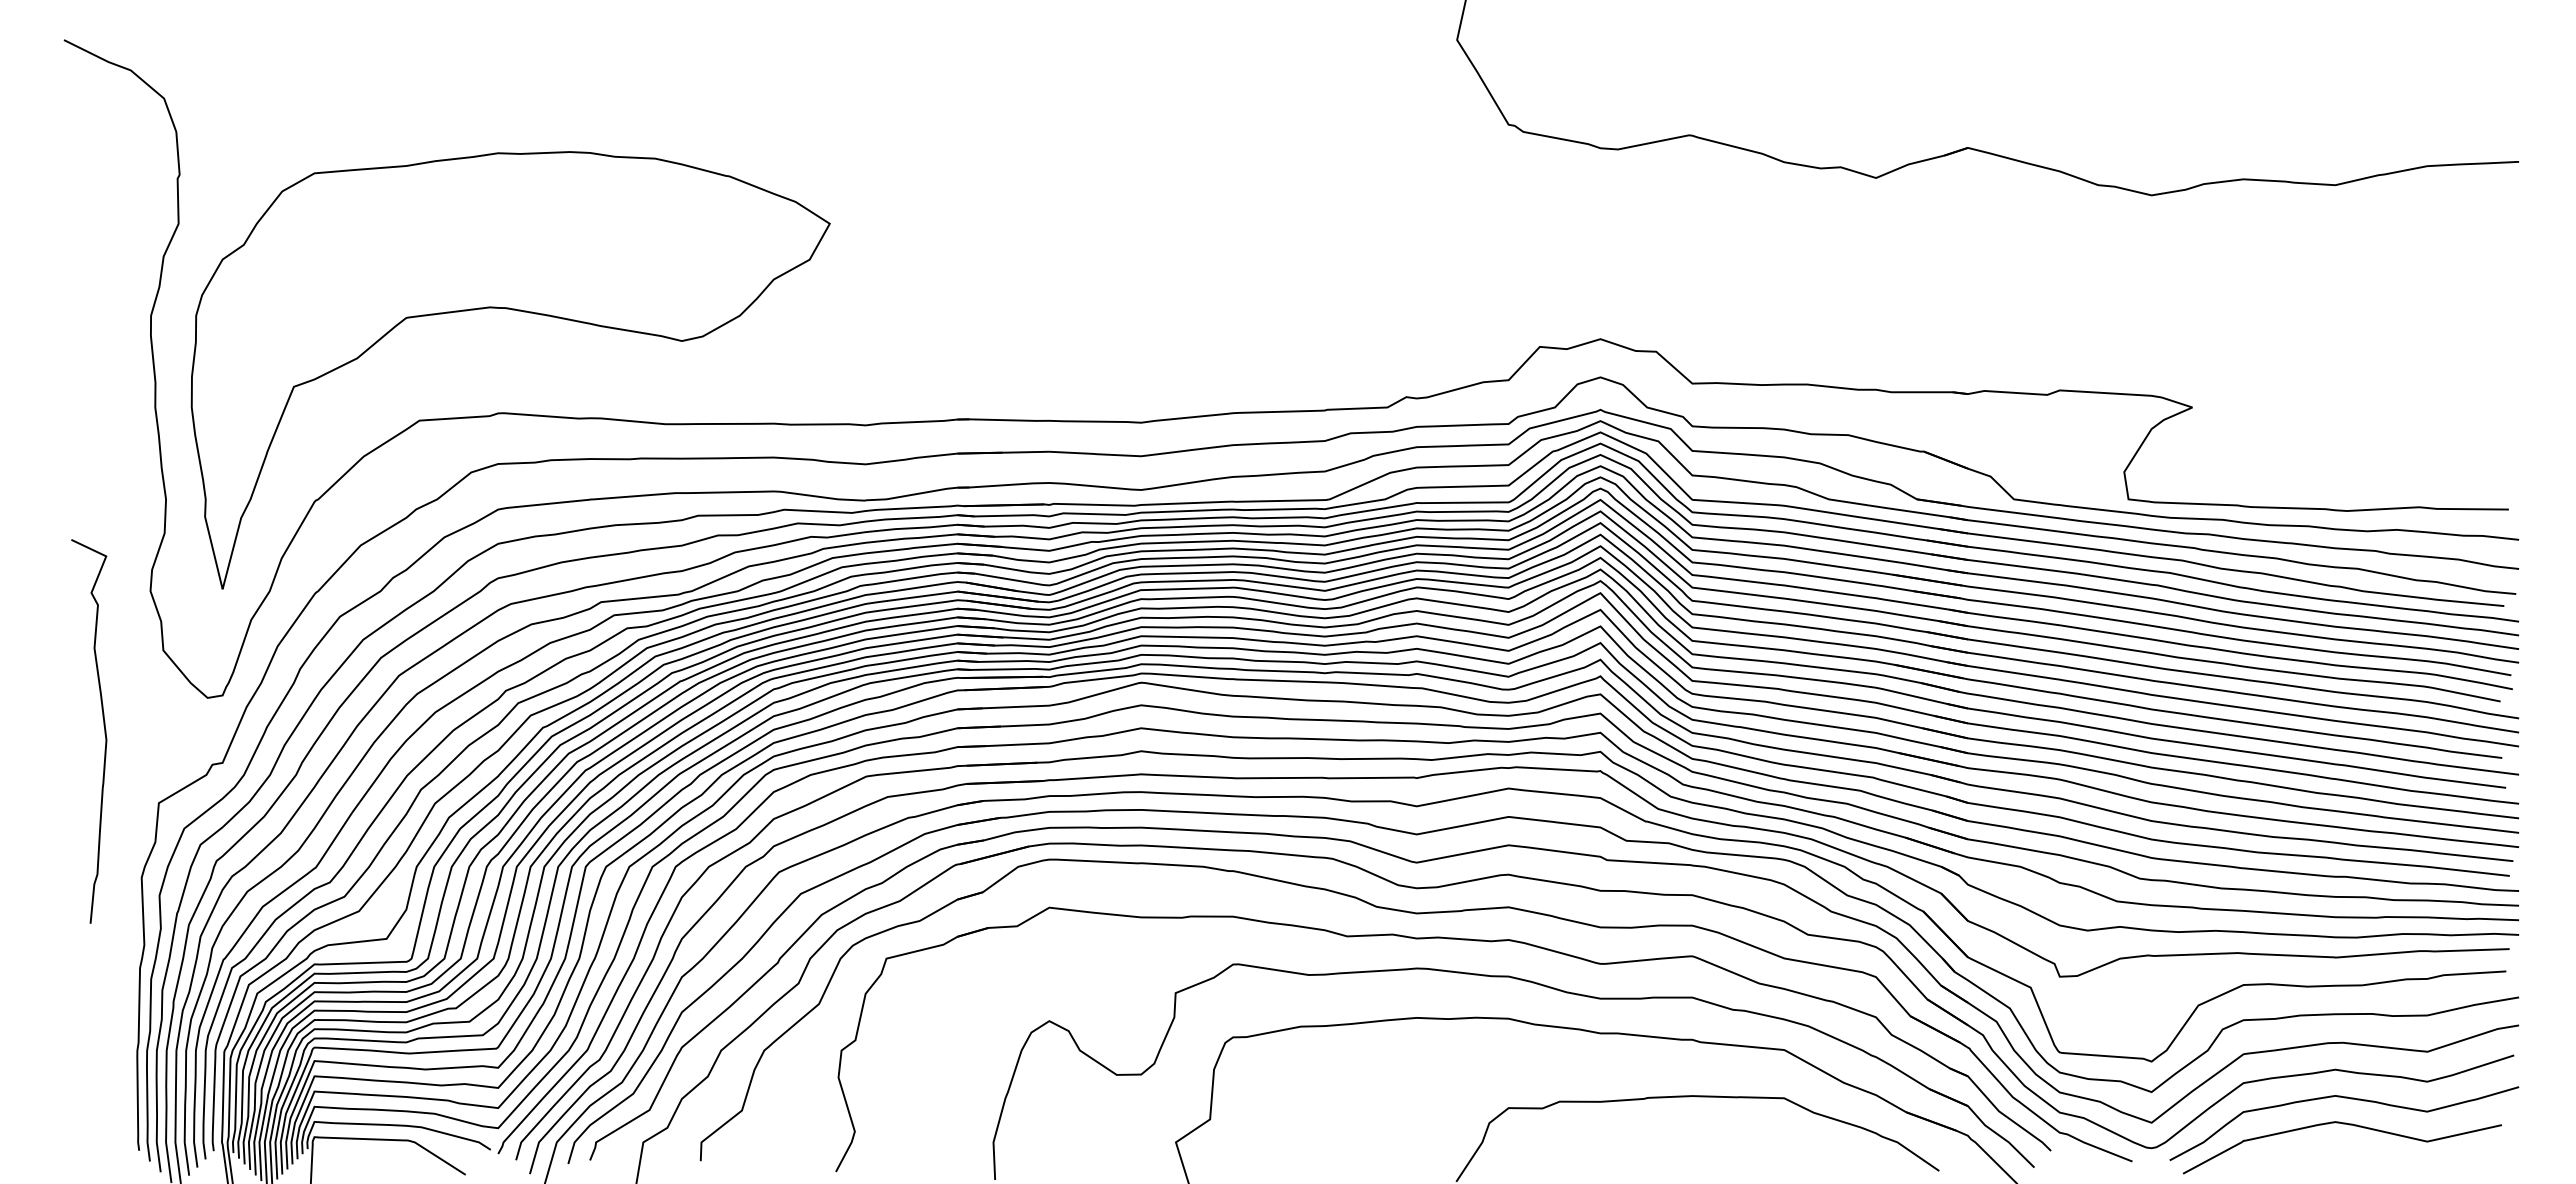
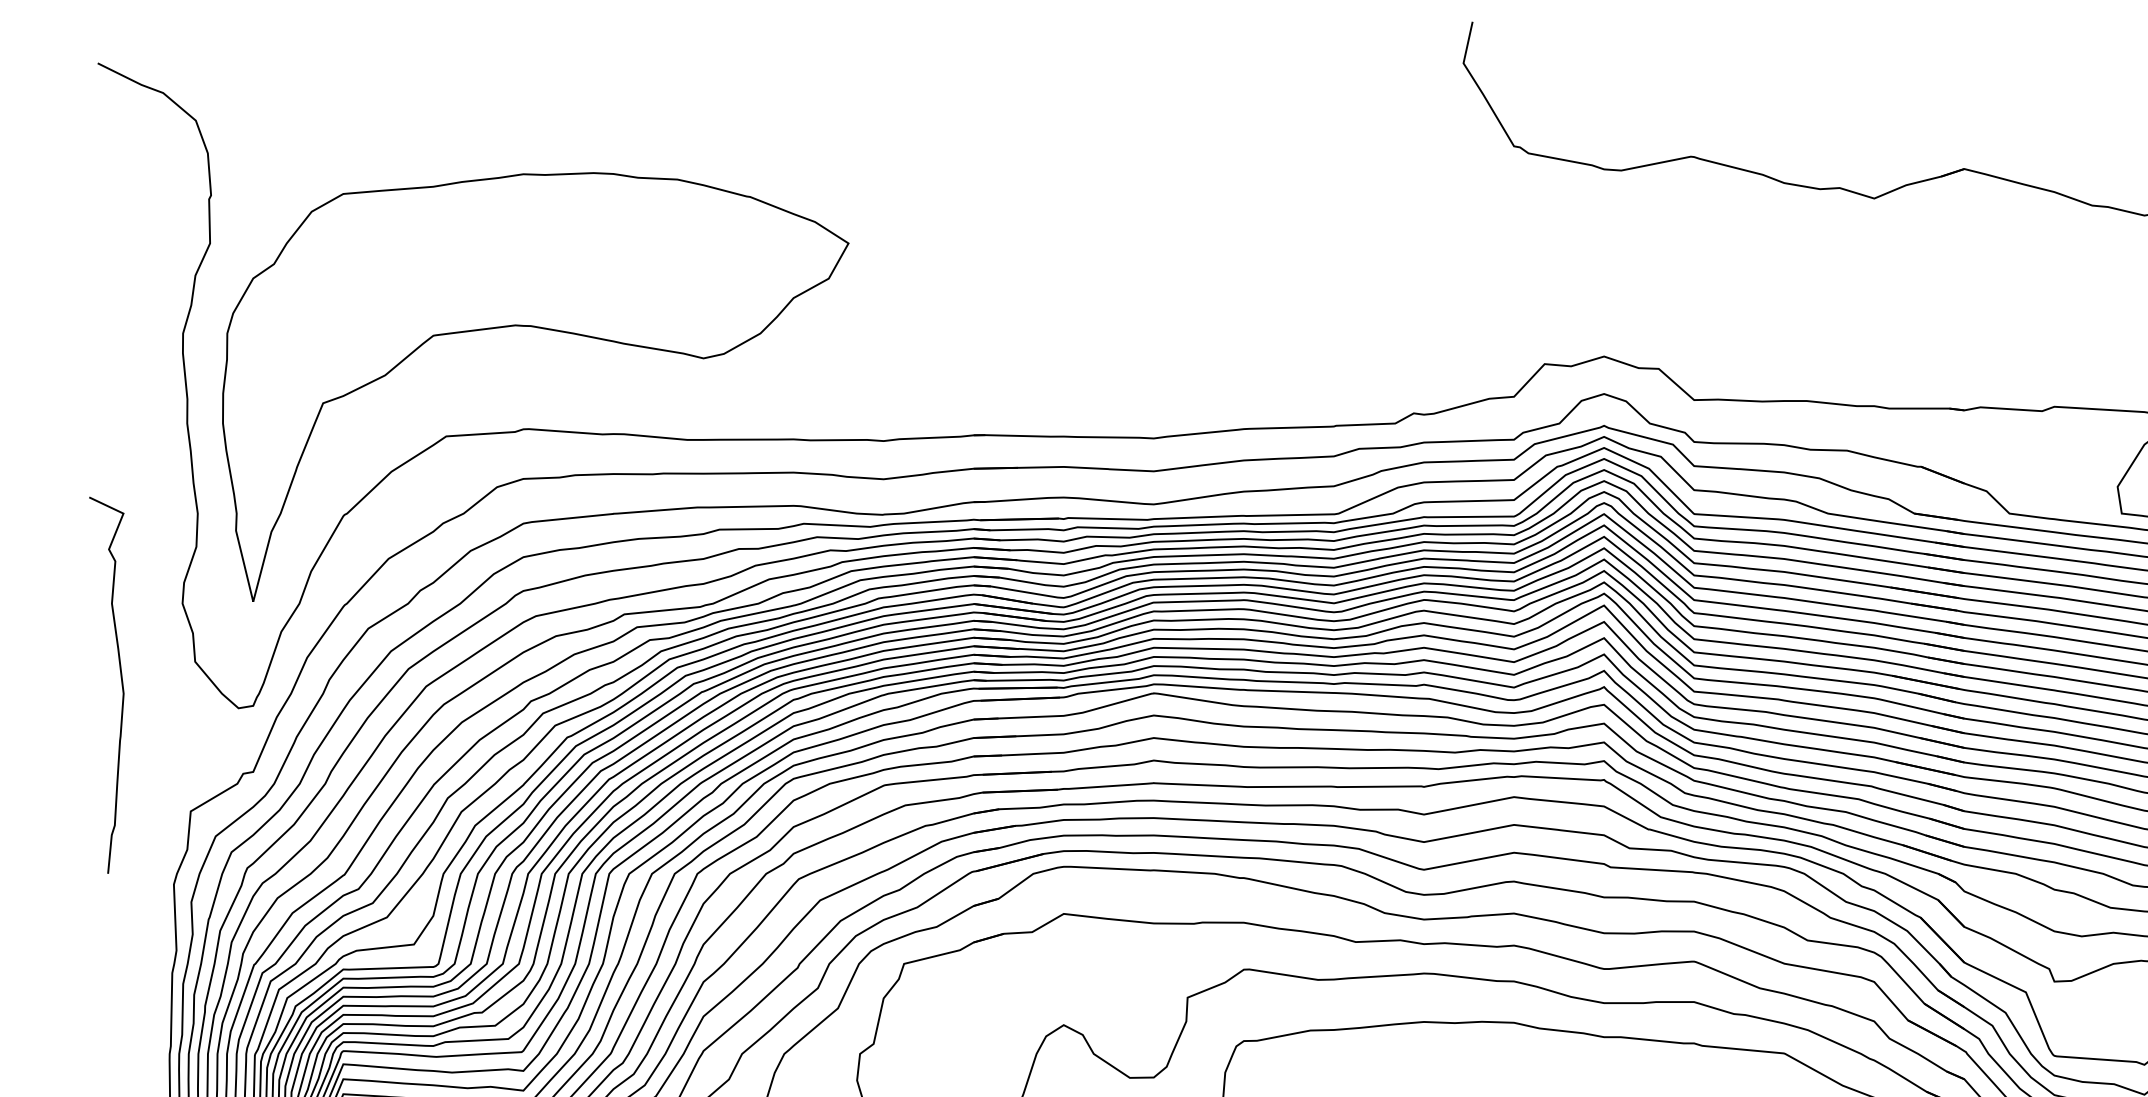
curve: (103, 726) -> (120, 680), moved

